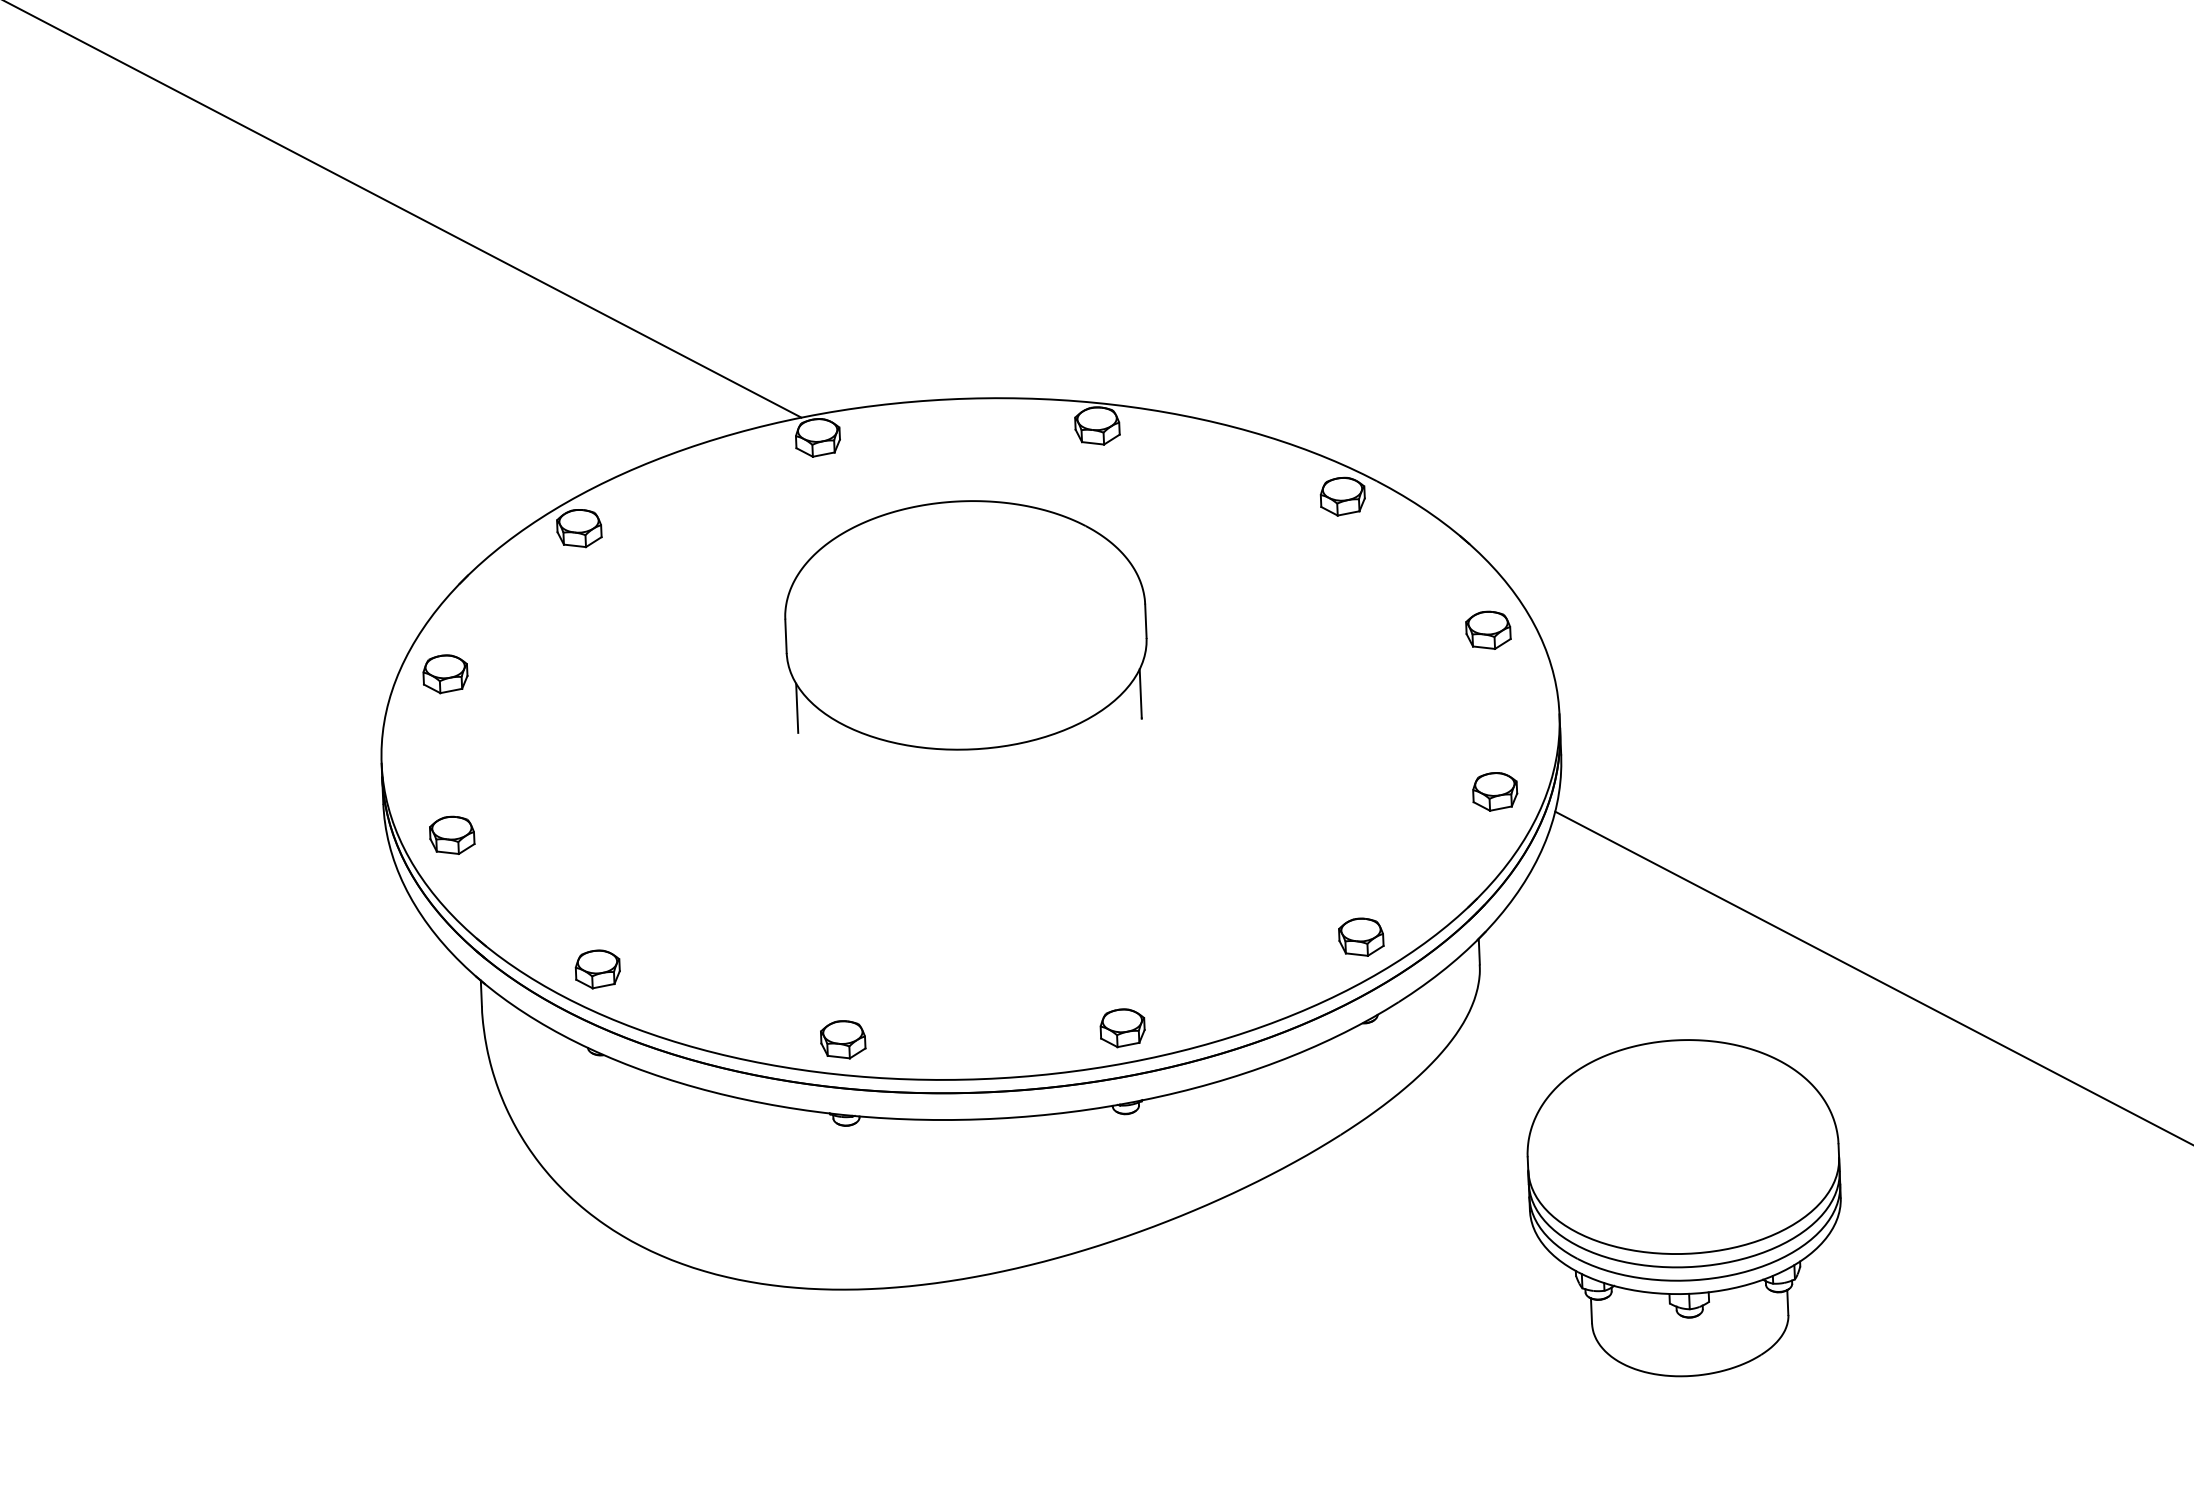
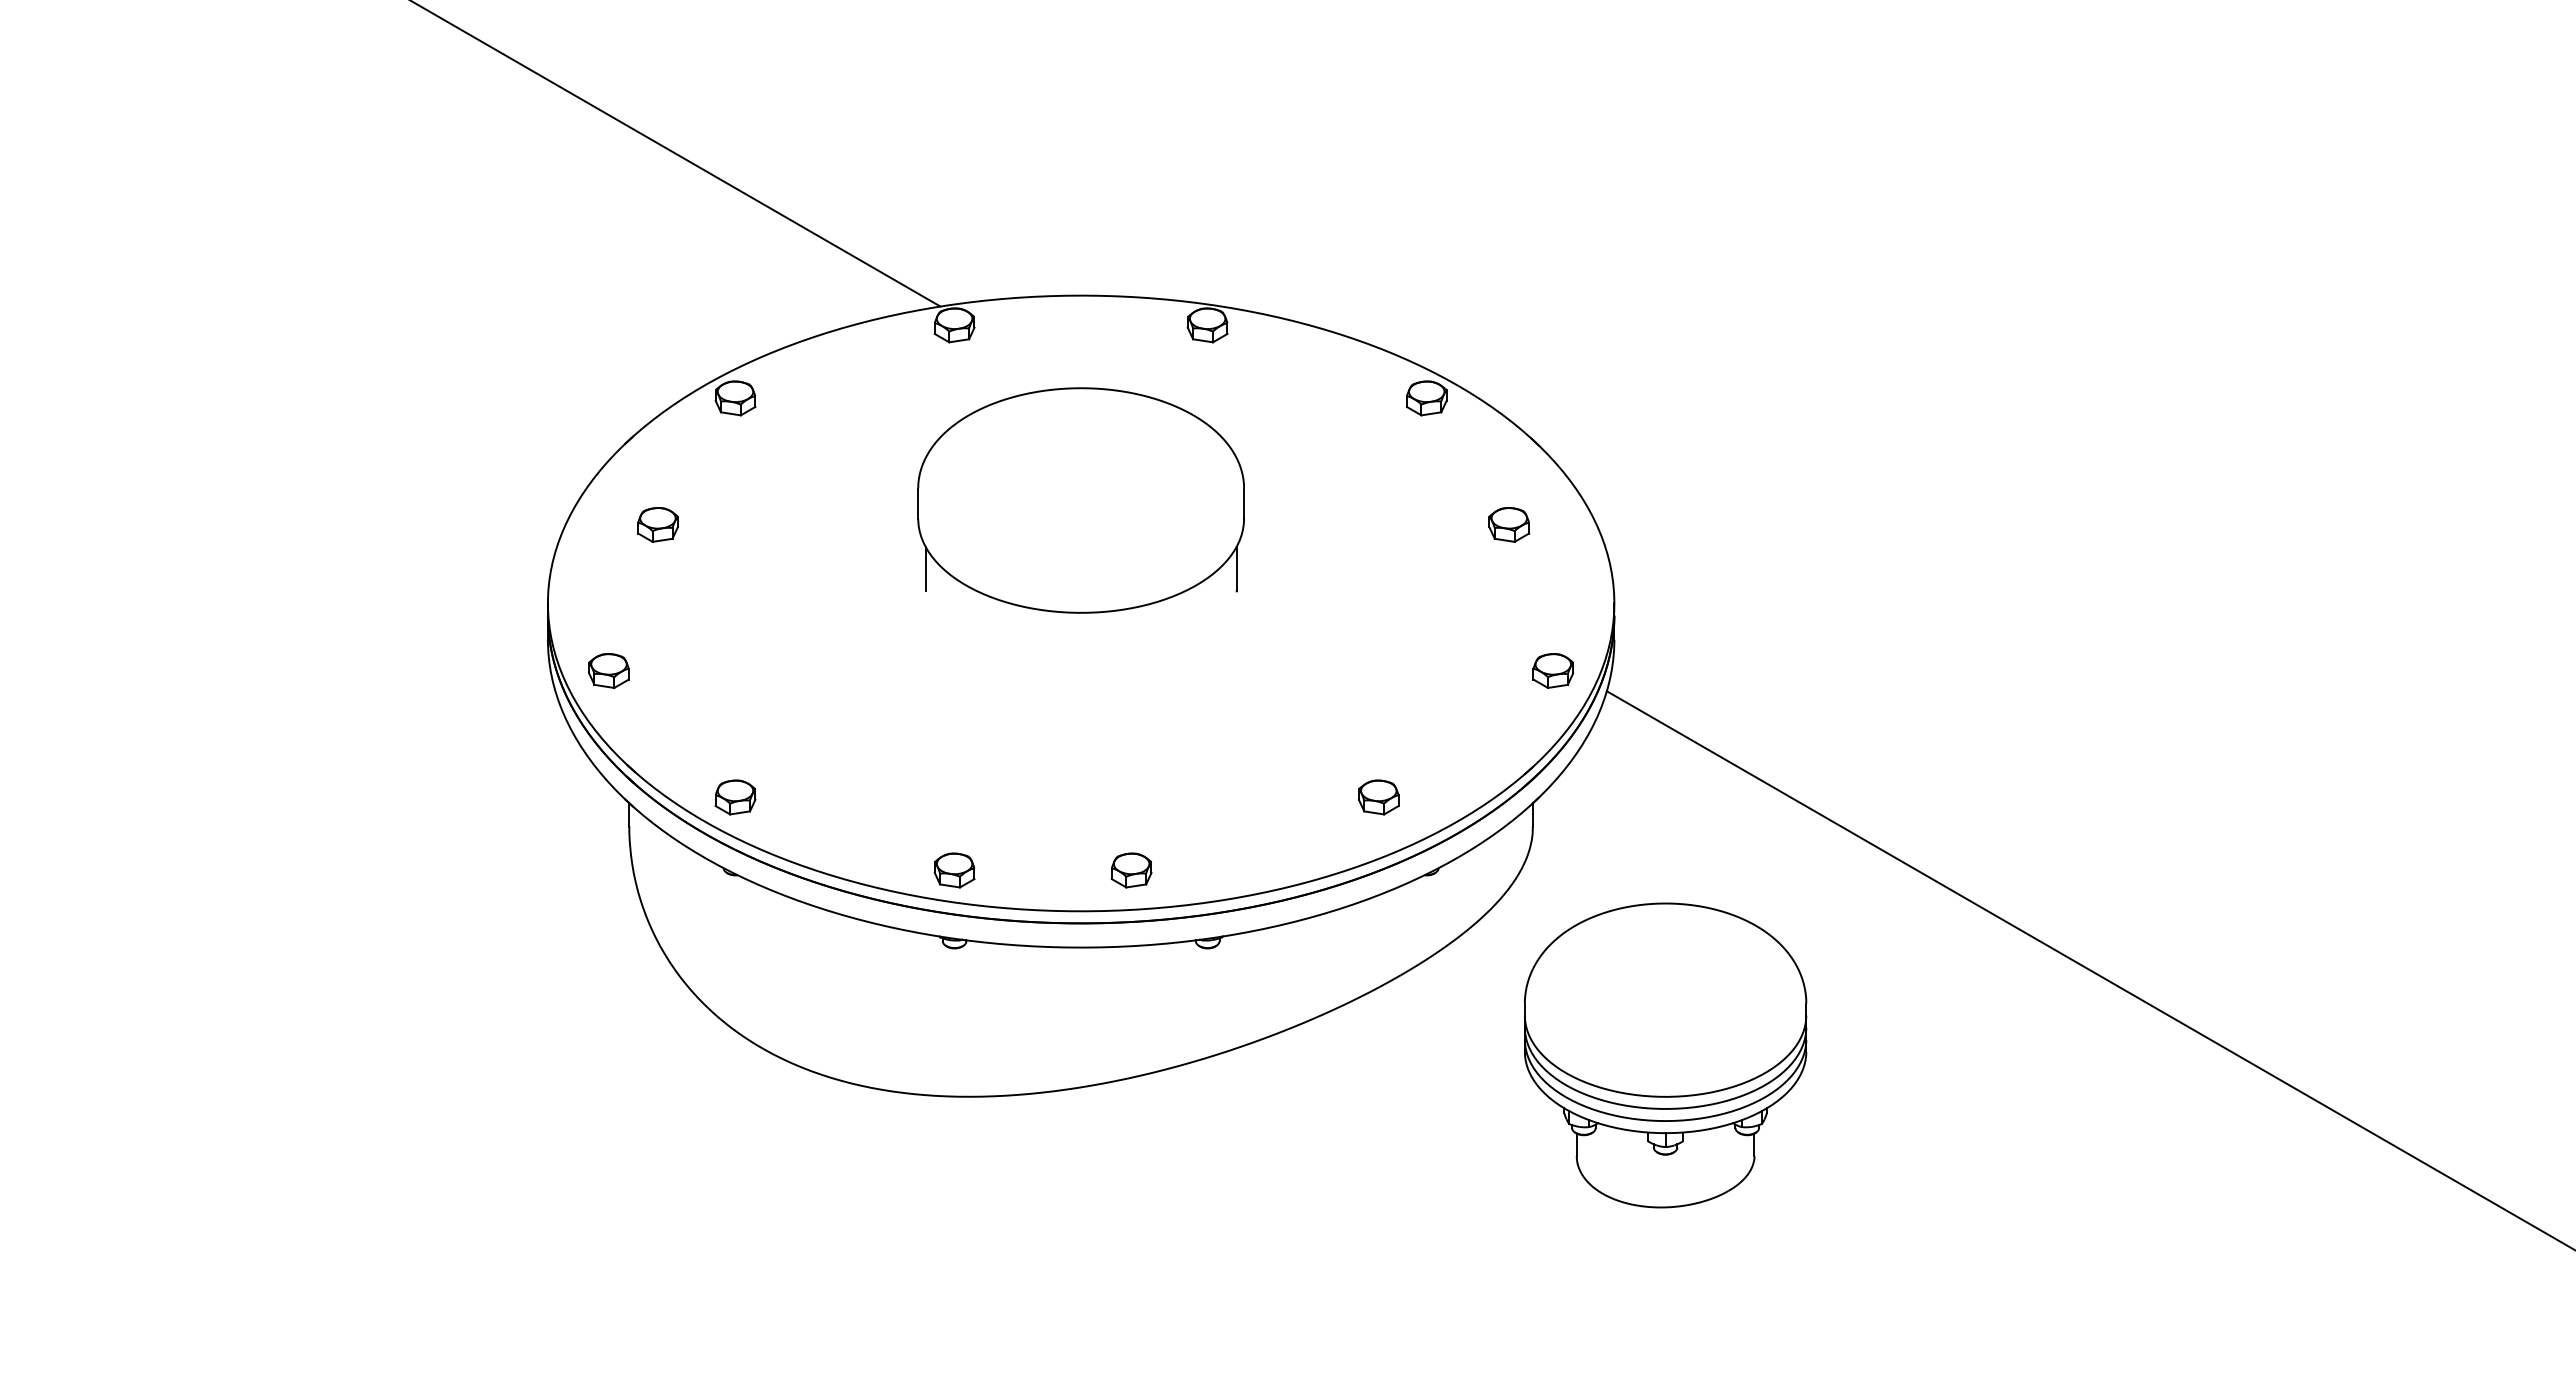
part: (1488, 629) -> (1509, 524), moved
part: (444, 673) -> (657, 524), moved
part: (1360, 937) -> (1378, 797), moved
part: (1122, 1028) -> (1131, 870), moved
part: (1685, 1208) -> (1665, 1055), moved

